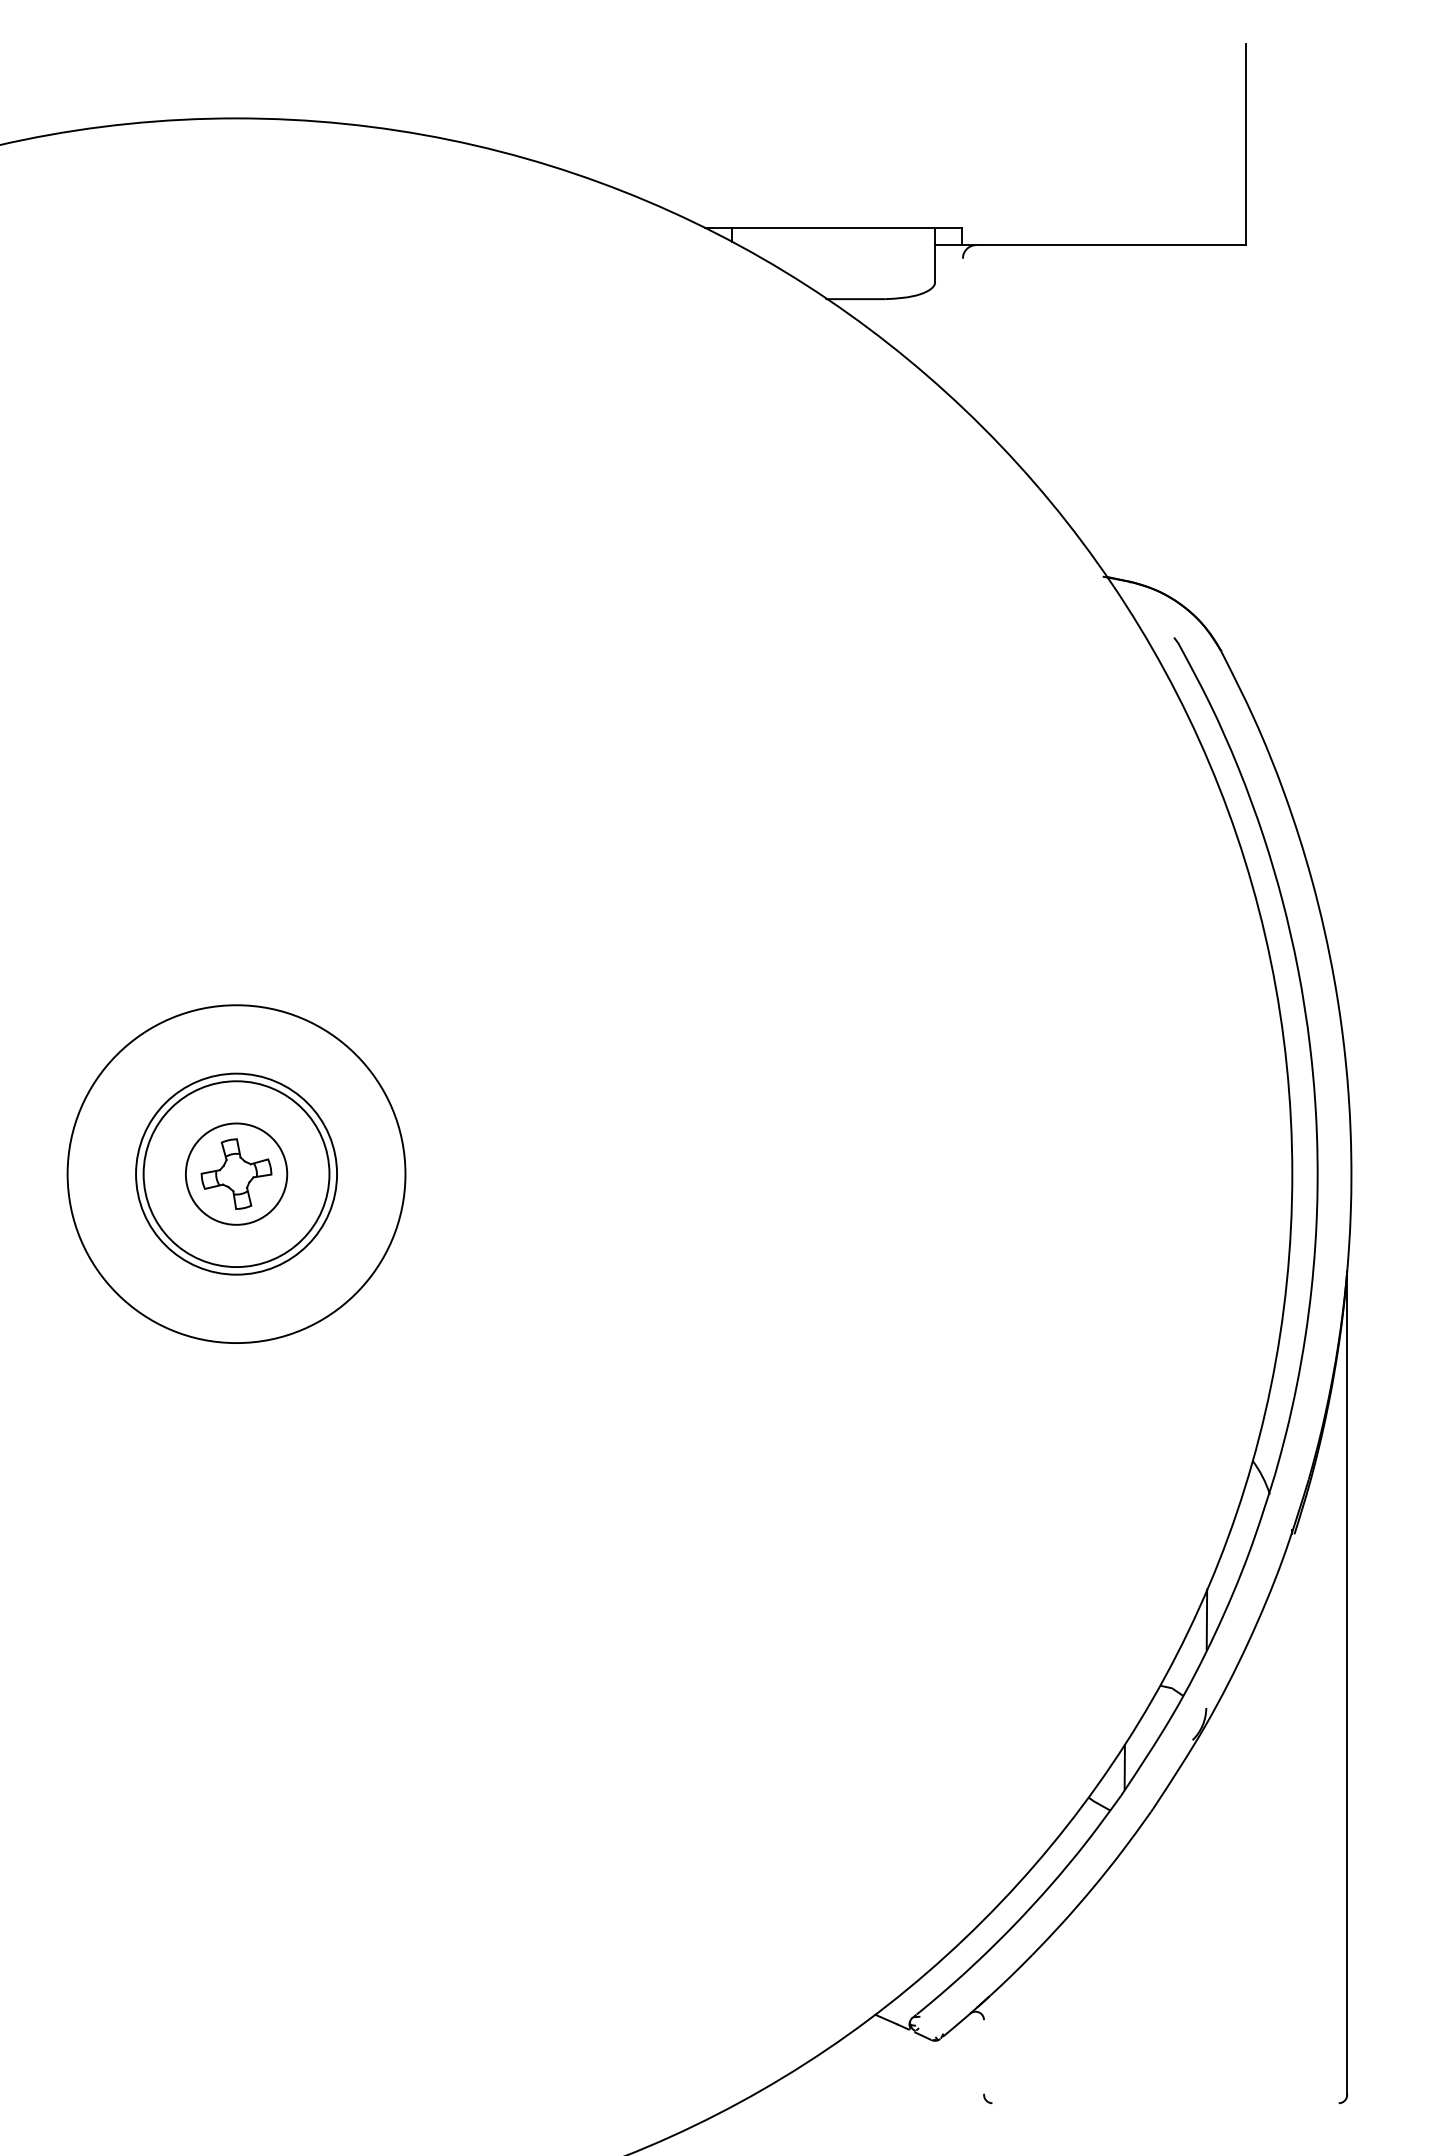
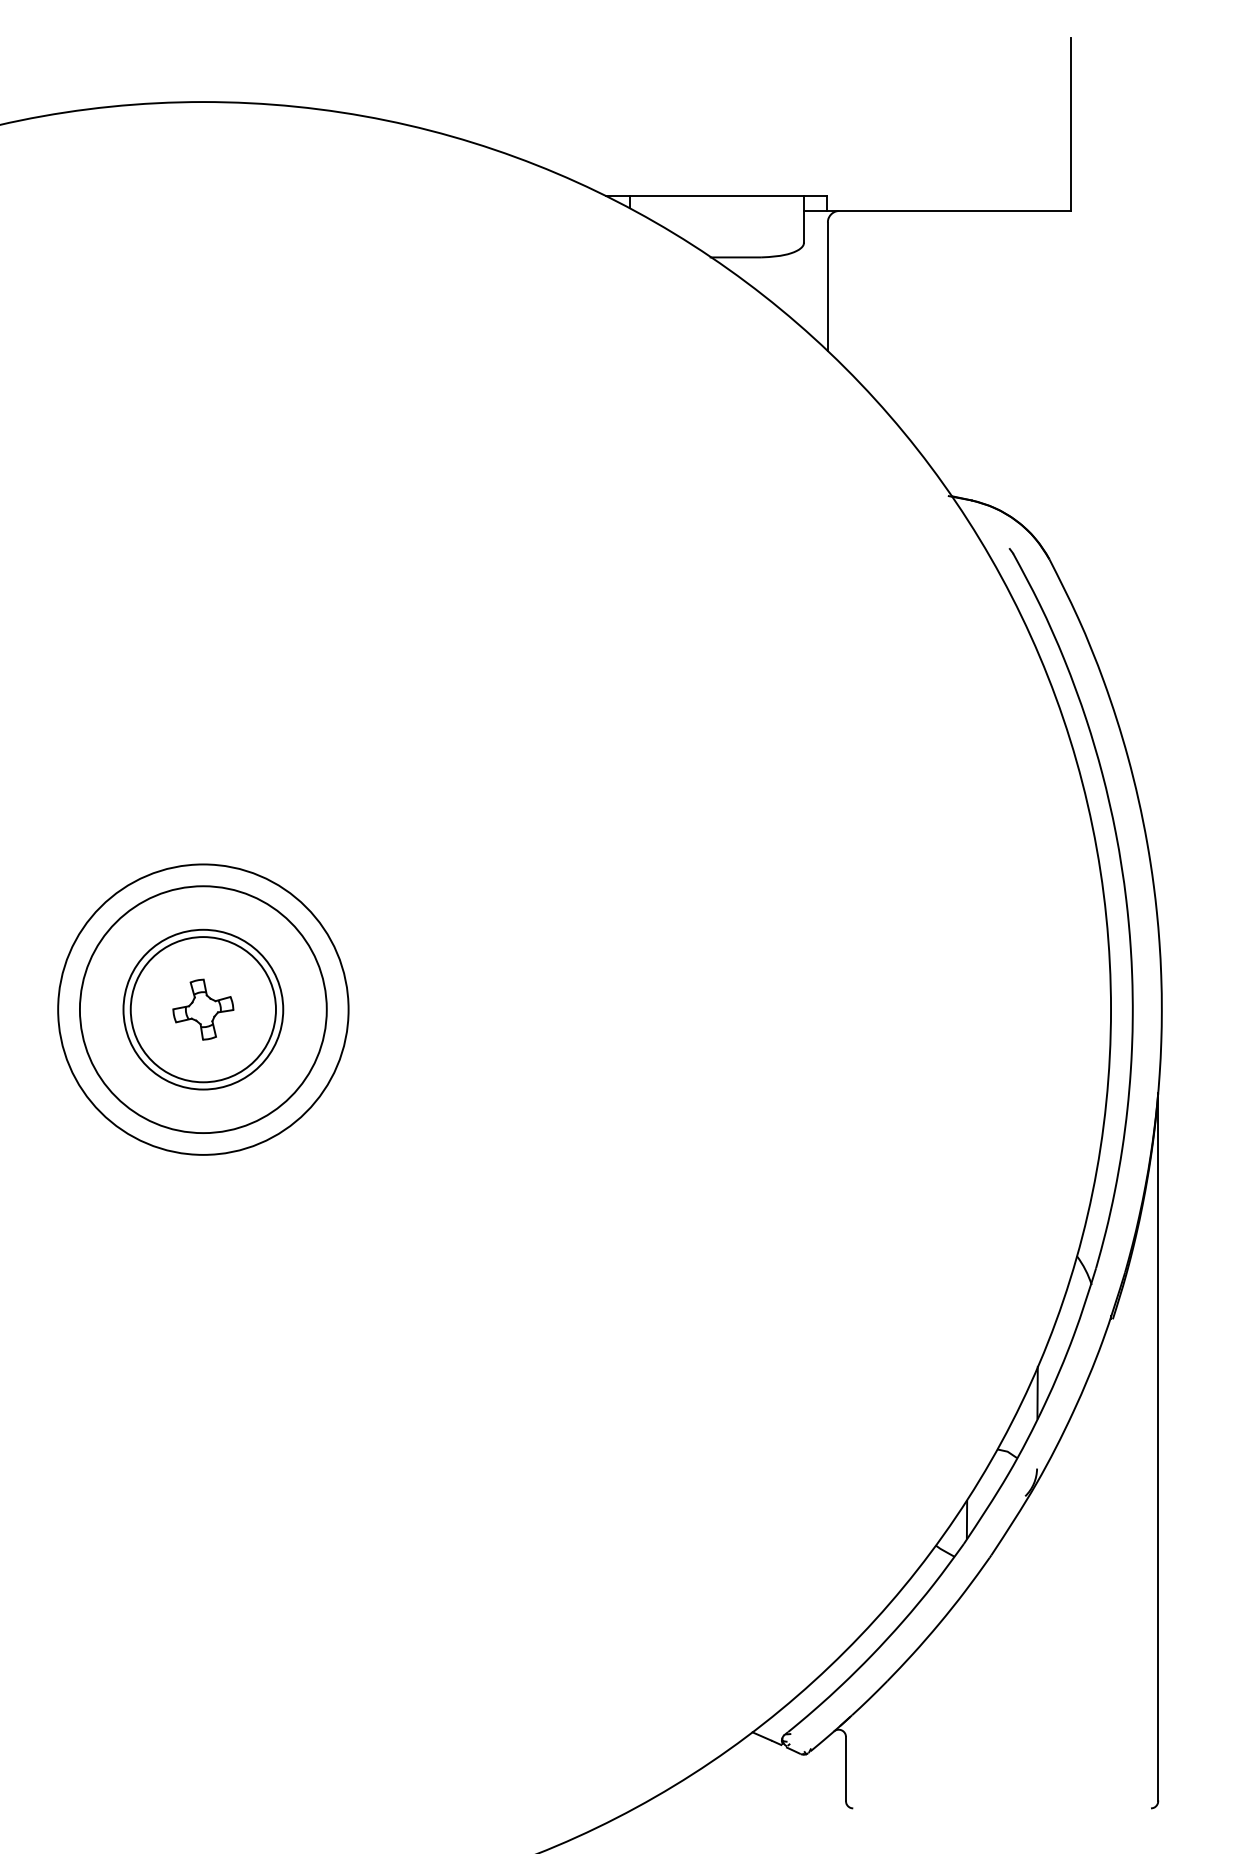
line: (962, 333) -> (827, 286), added
circle: (236, 1173) -> (203, 1009), size x1.43
circle: (236, 1173) -> (203, 1009), size x1.67
line: (984, 2057) -> (846, 1769), added

